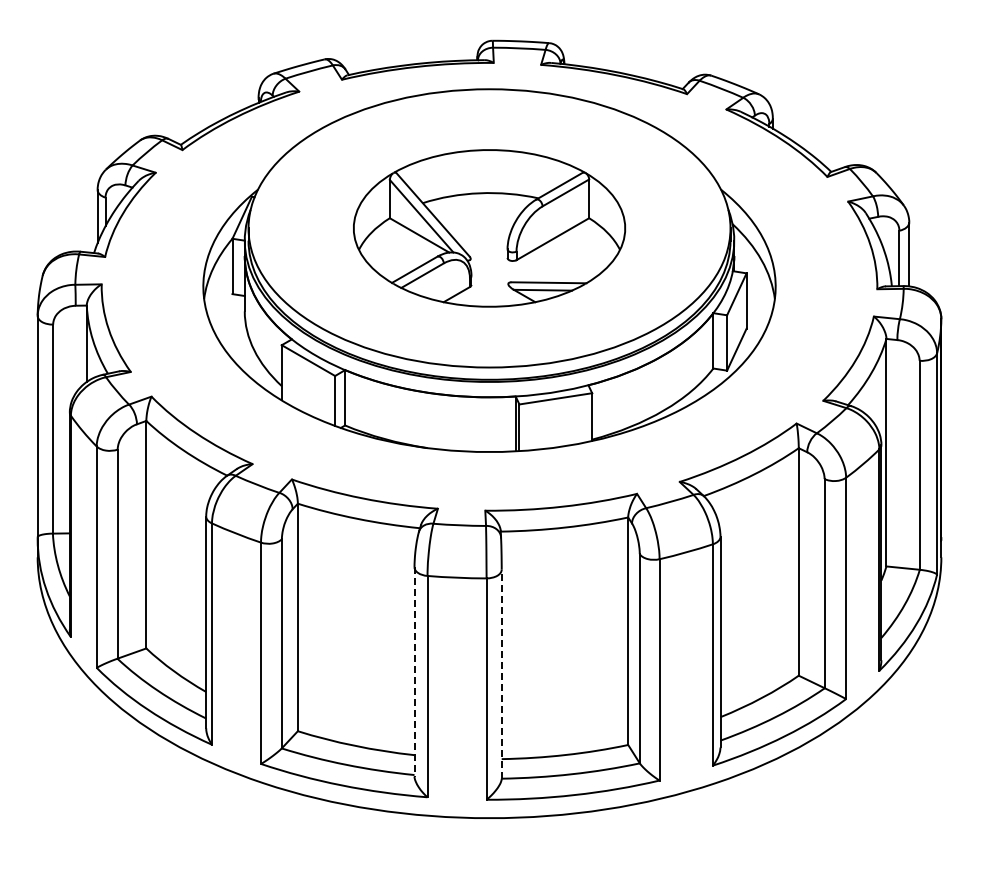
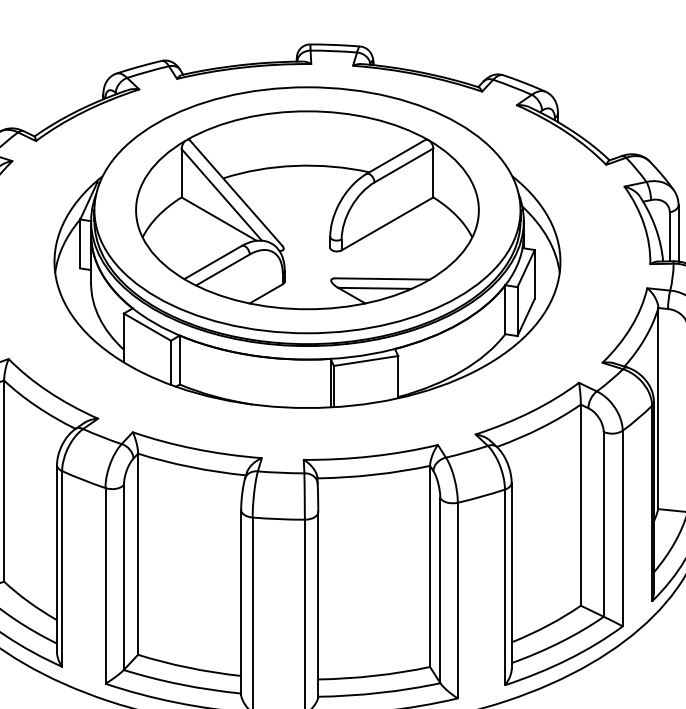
part: (489, 228) -> (307, 210), size x1.43
line: (414, 671) -> (241, 602), dashed -> solid
line: (501, 674) -> (318, 604), dashed -> solid

